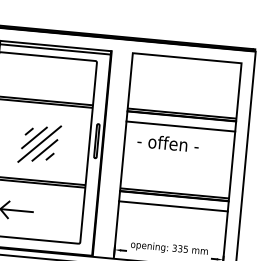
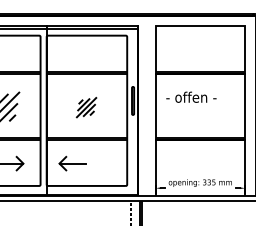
line: (180, 126) -> (200, 82), removed
part: (39, 143) -> (86, 107), size x0.6
line: (173, 206) -> (200, 148), removed

